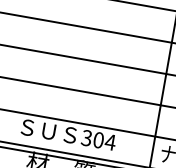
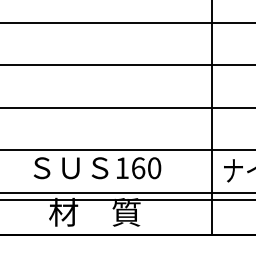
text: (98, 140) -> (138, 168), 304 -> 160

